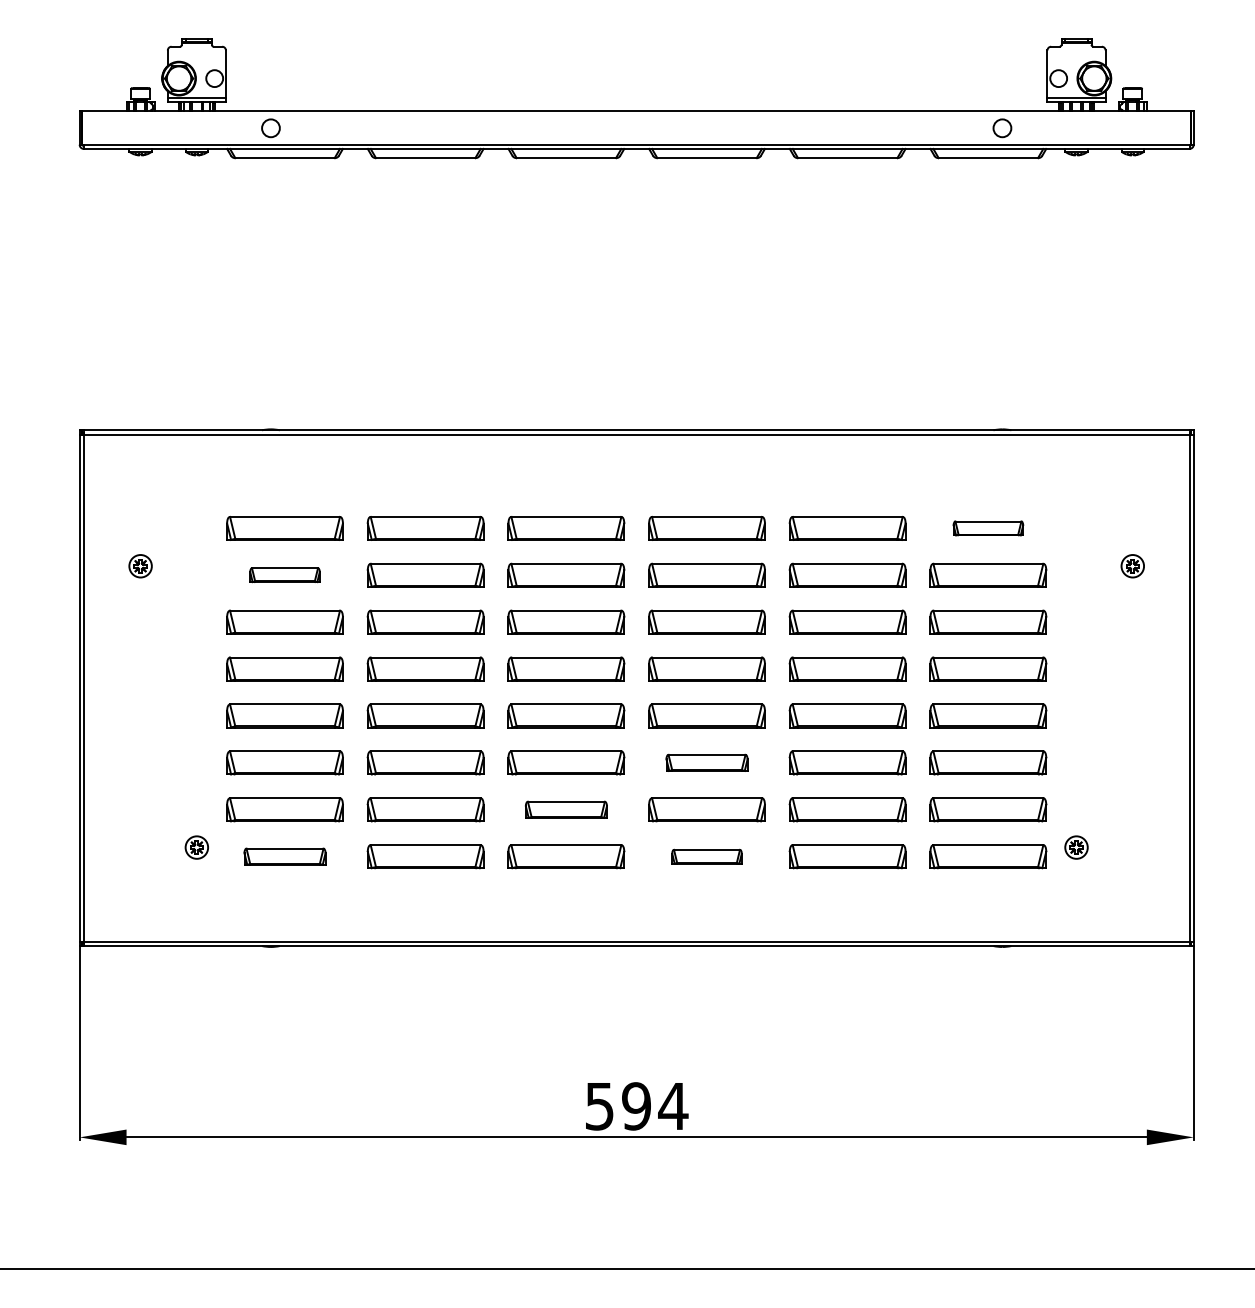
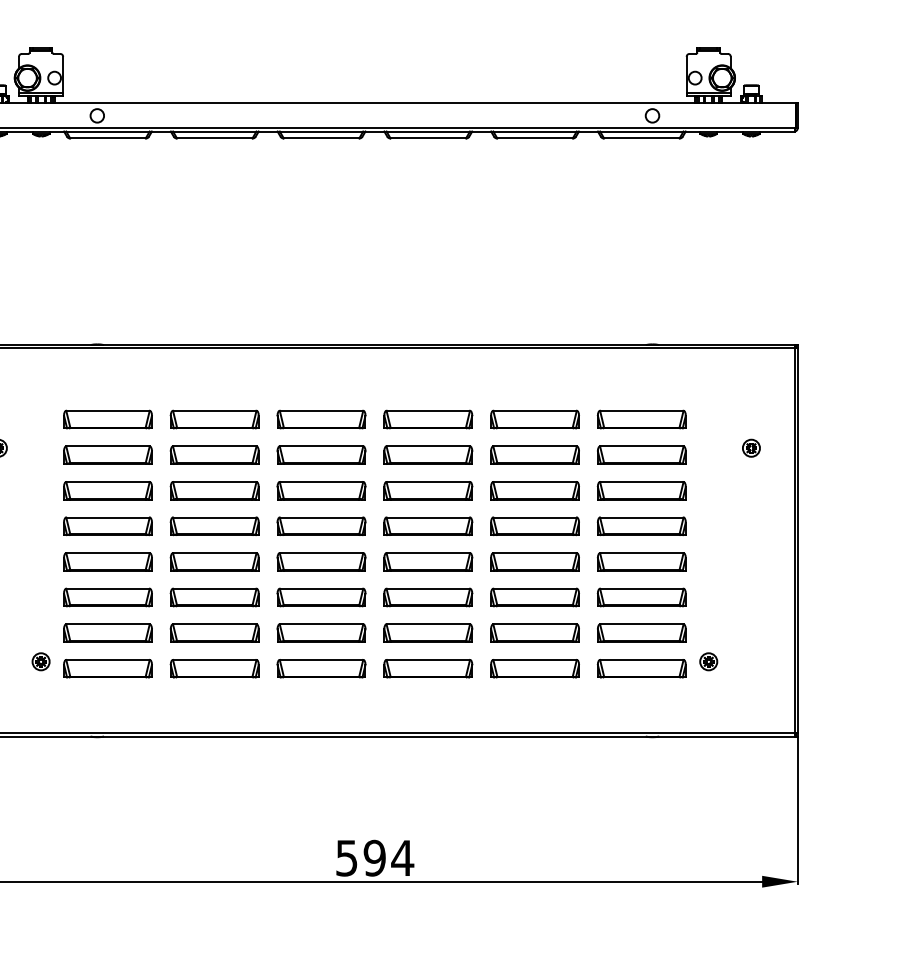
part: (988, 528) -> (641, 419), size x1.67
part: (284, 574) -> (107, 454), size x1.67
part: (706, 762) -> (427, 597), size x1.43
part: (566, 809) -> (321, 632), size x1.43
part: (284, 856) -> (107, 668), size x1.43
part: (706, 856) -> (427, 668), size x1.67

